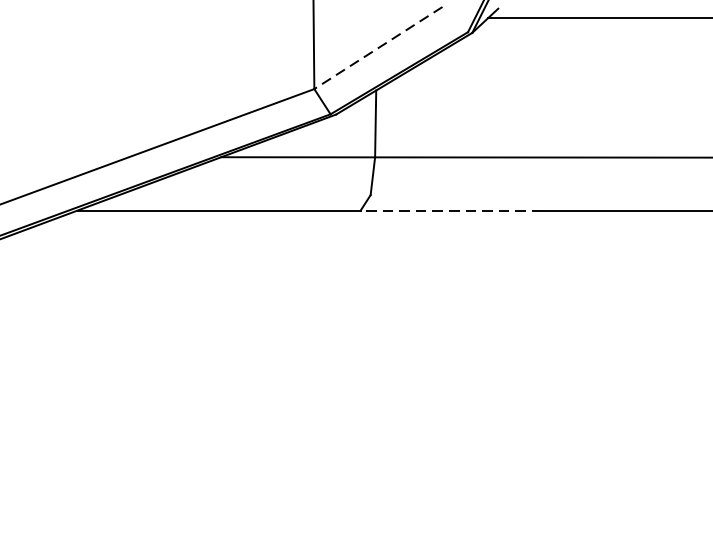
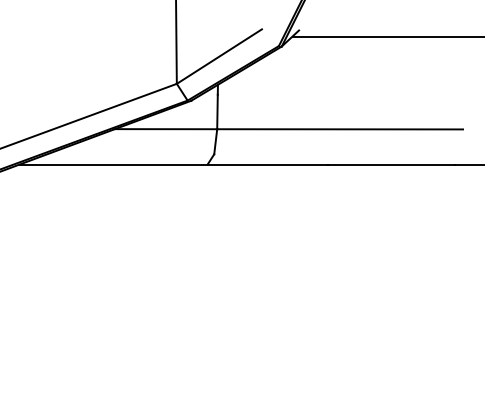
line: (378, 47) -> (219, 56), dashed -> solid
line: (450, 210) -> (267, 164), dashed -> solid

